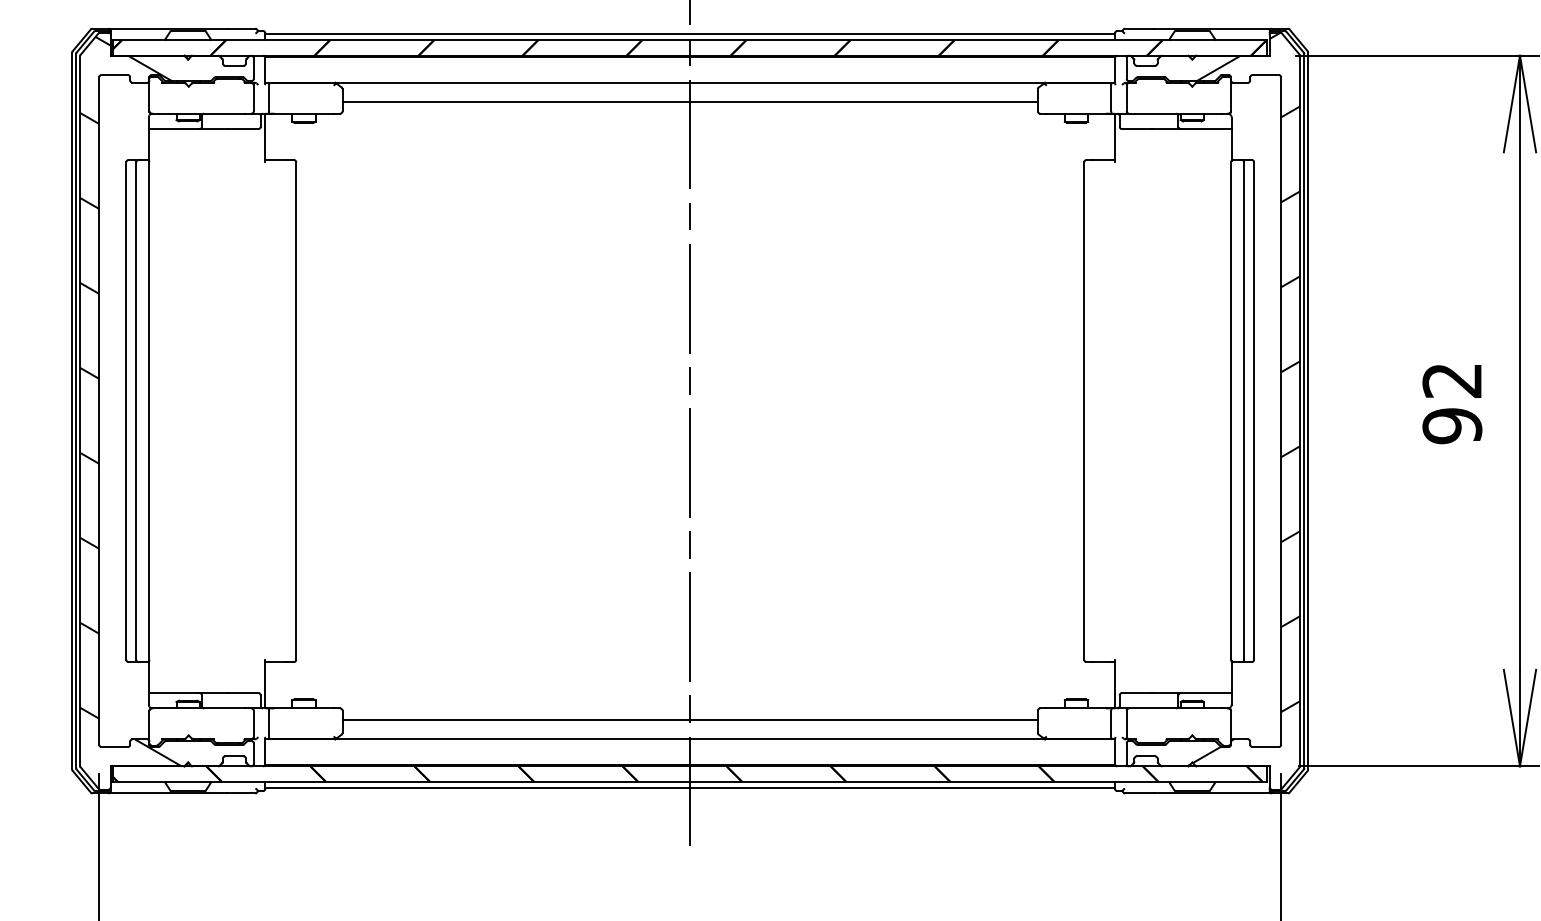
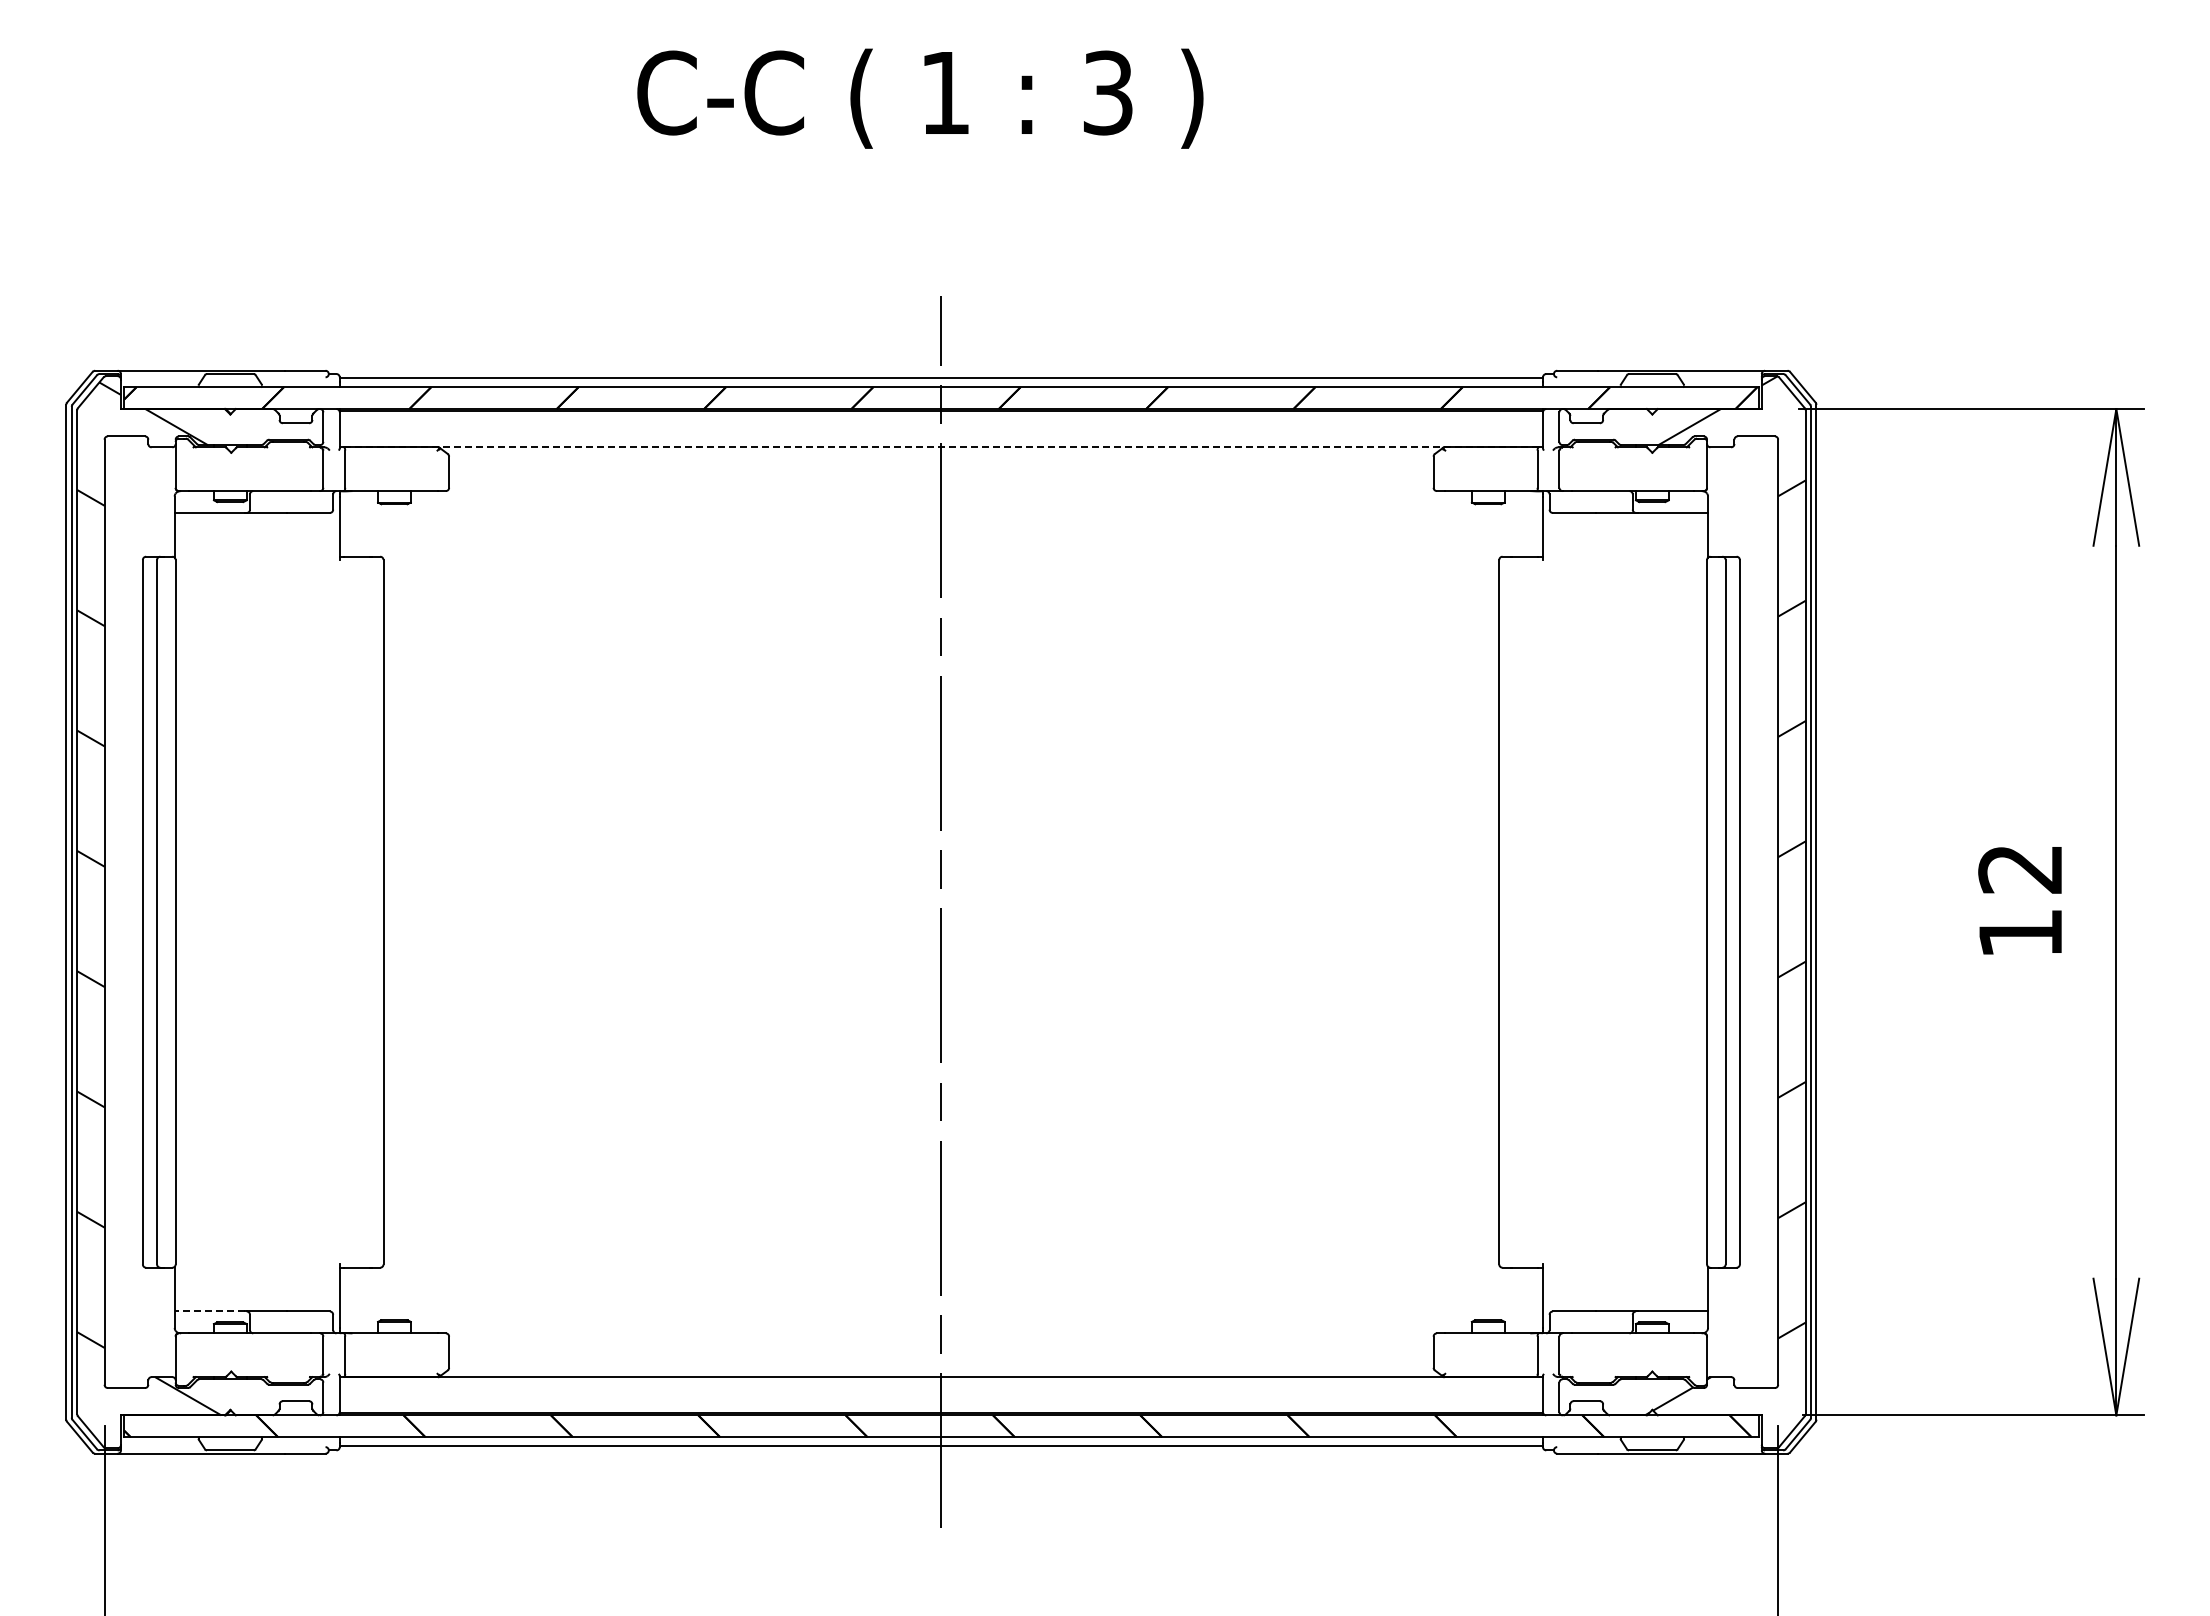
line: (690, 82) -> (941, 447), solid -> dashed
line: (690, 101) -> (941, 474), removed
text: (1452, 426) -> (2020, 933), 92 -> 12
line: (173, 693) -> (209, 1311), solid -> dashed
line: (690, 719) -> (941, 1349), removed

